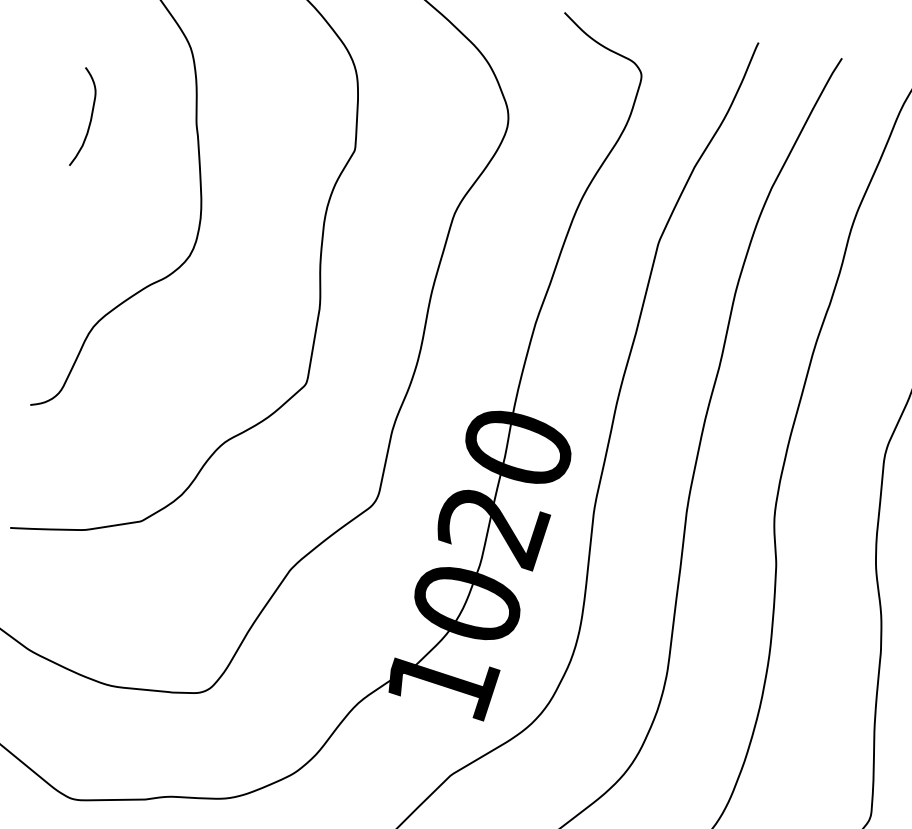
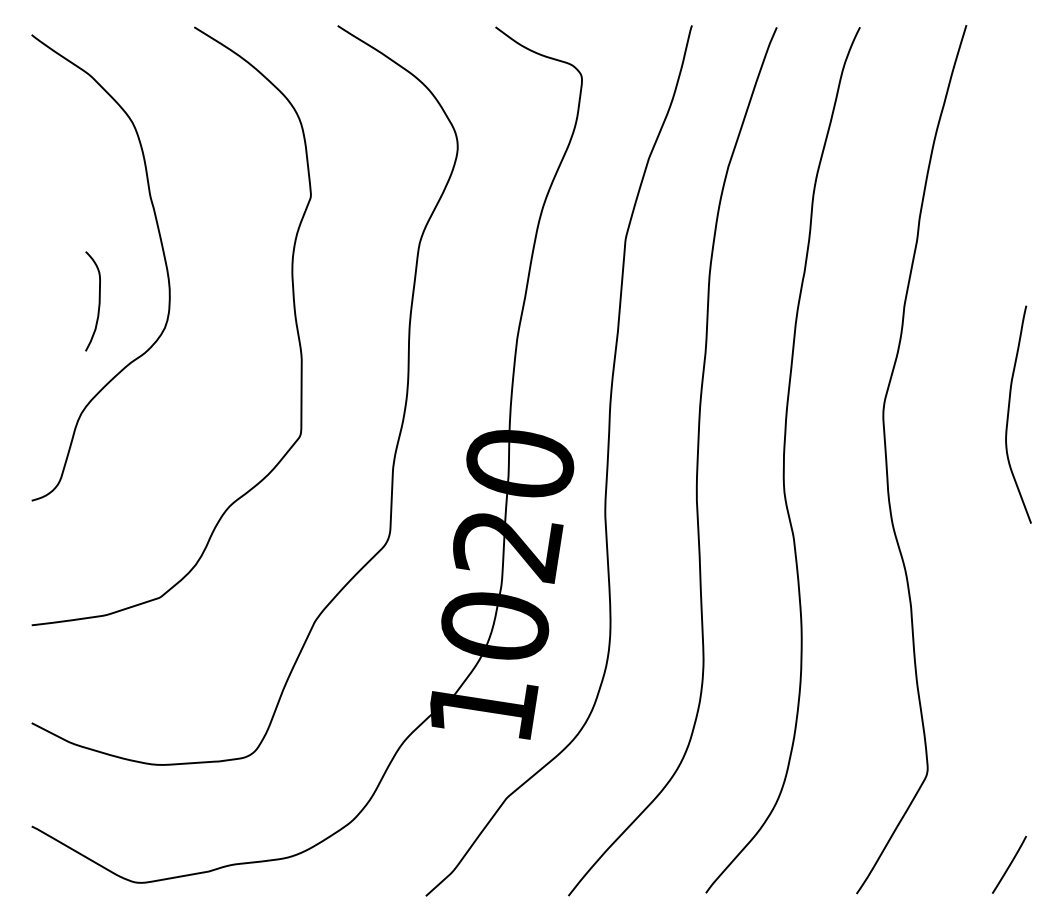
curve: (90, 118) -> (98, 301), moved

